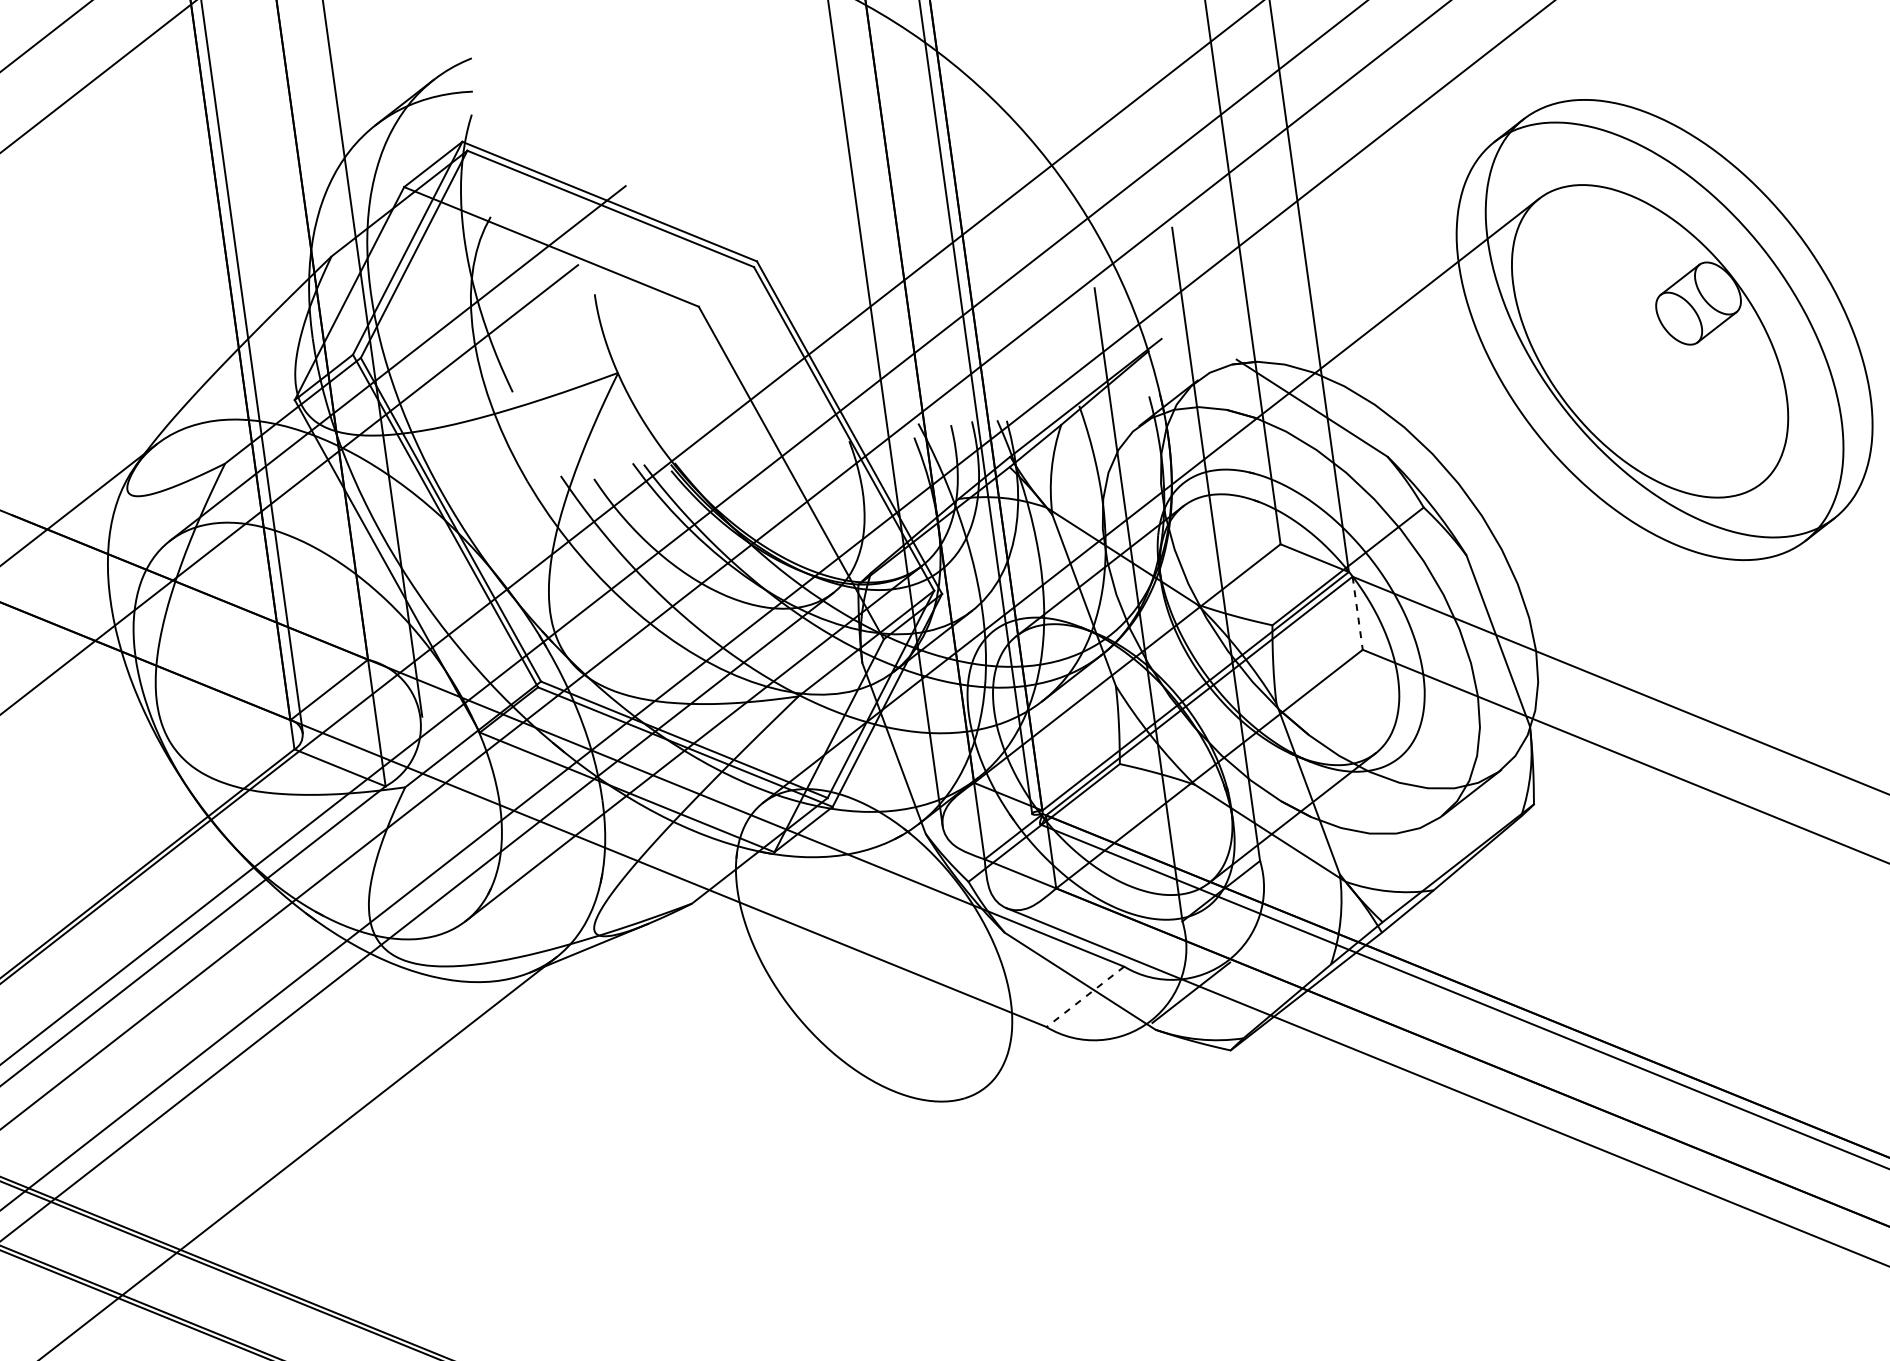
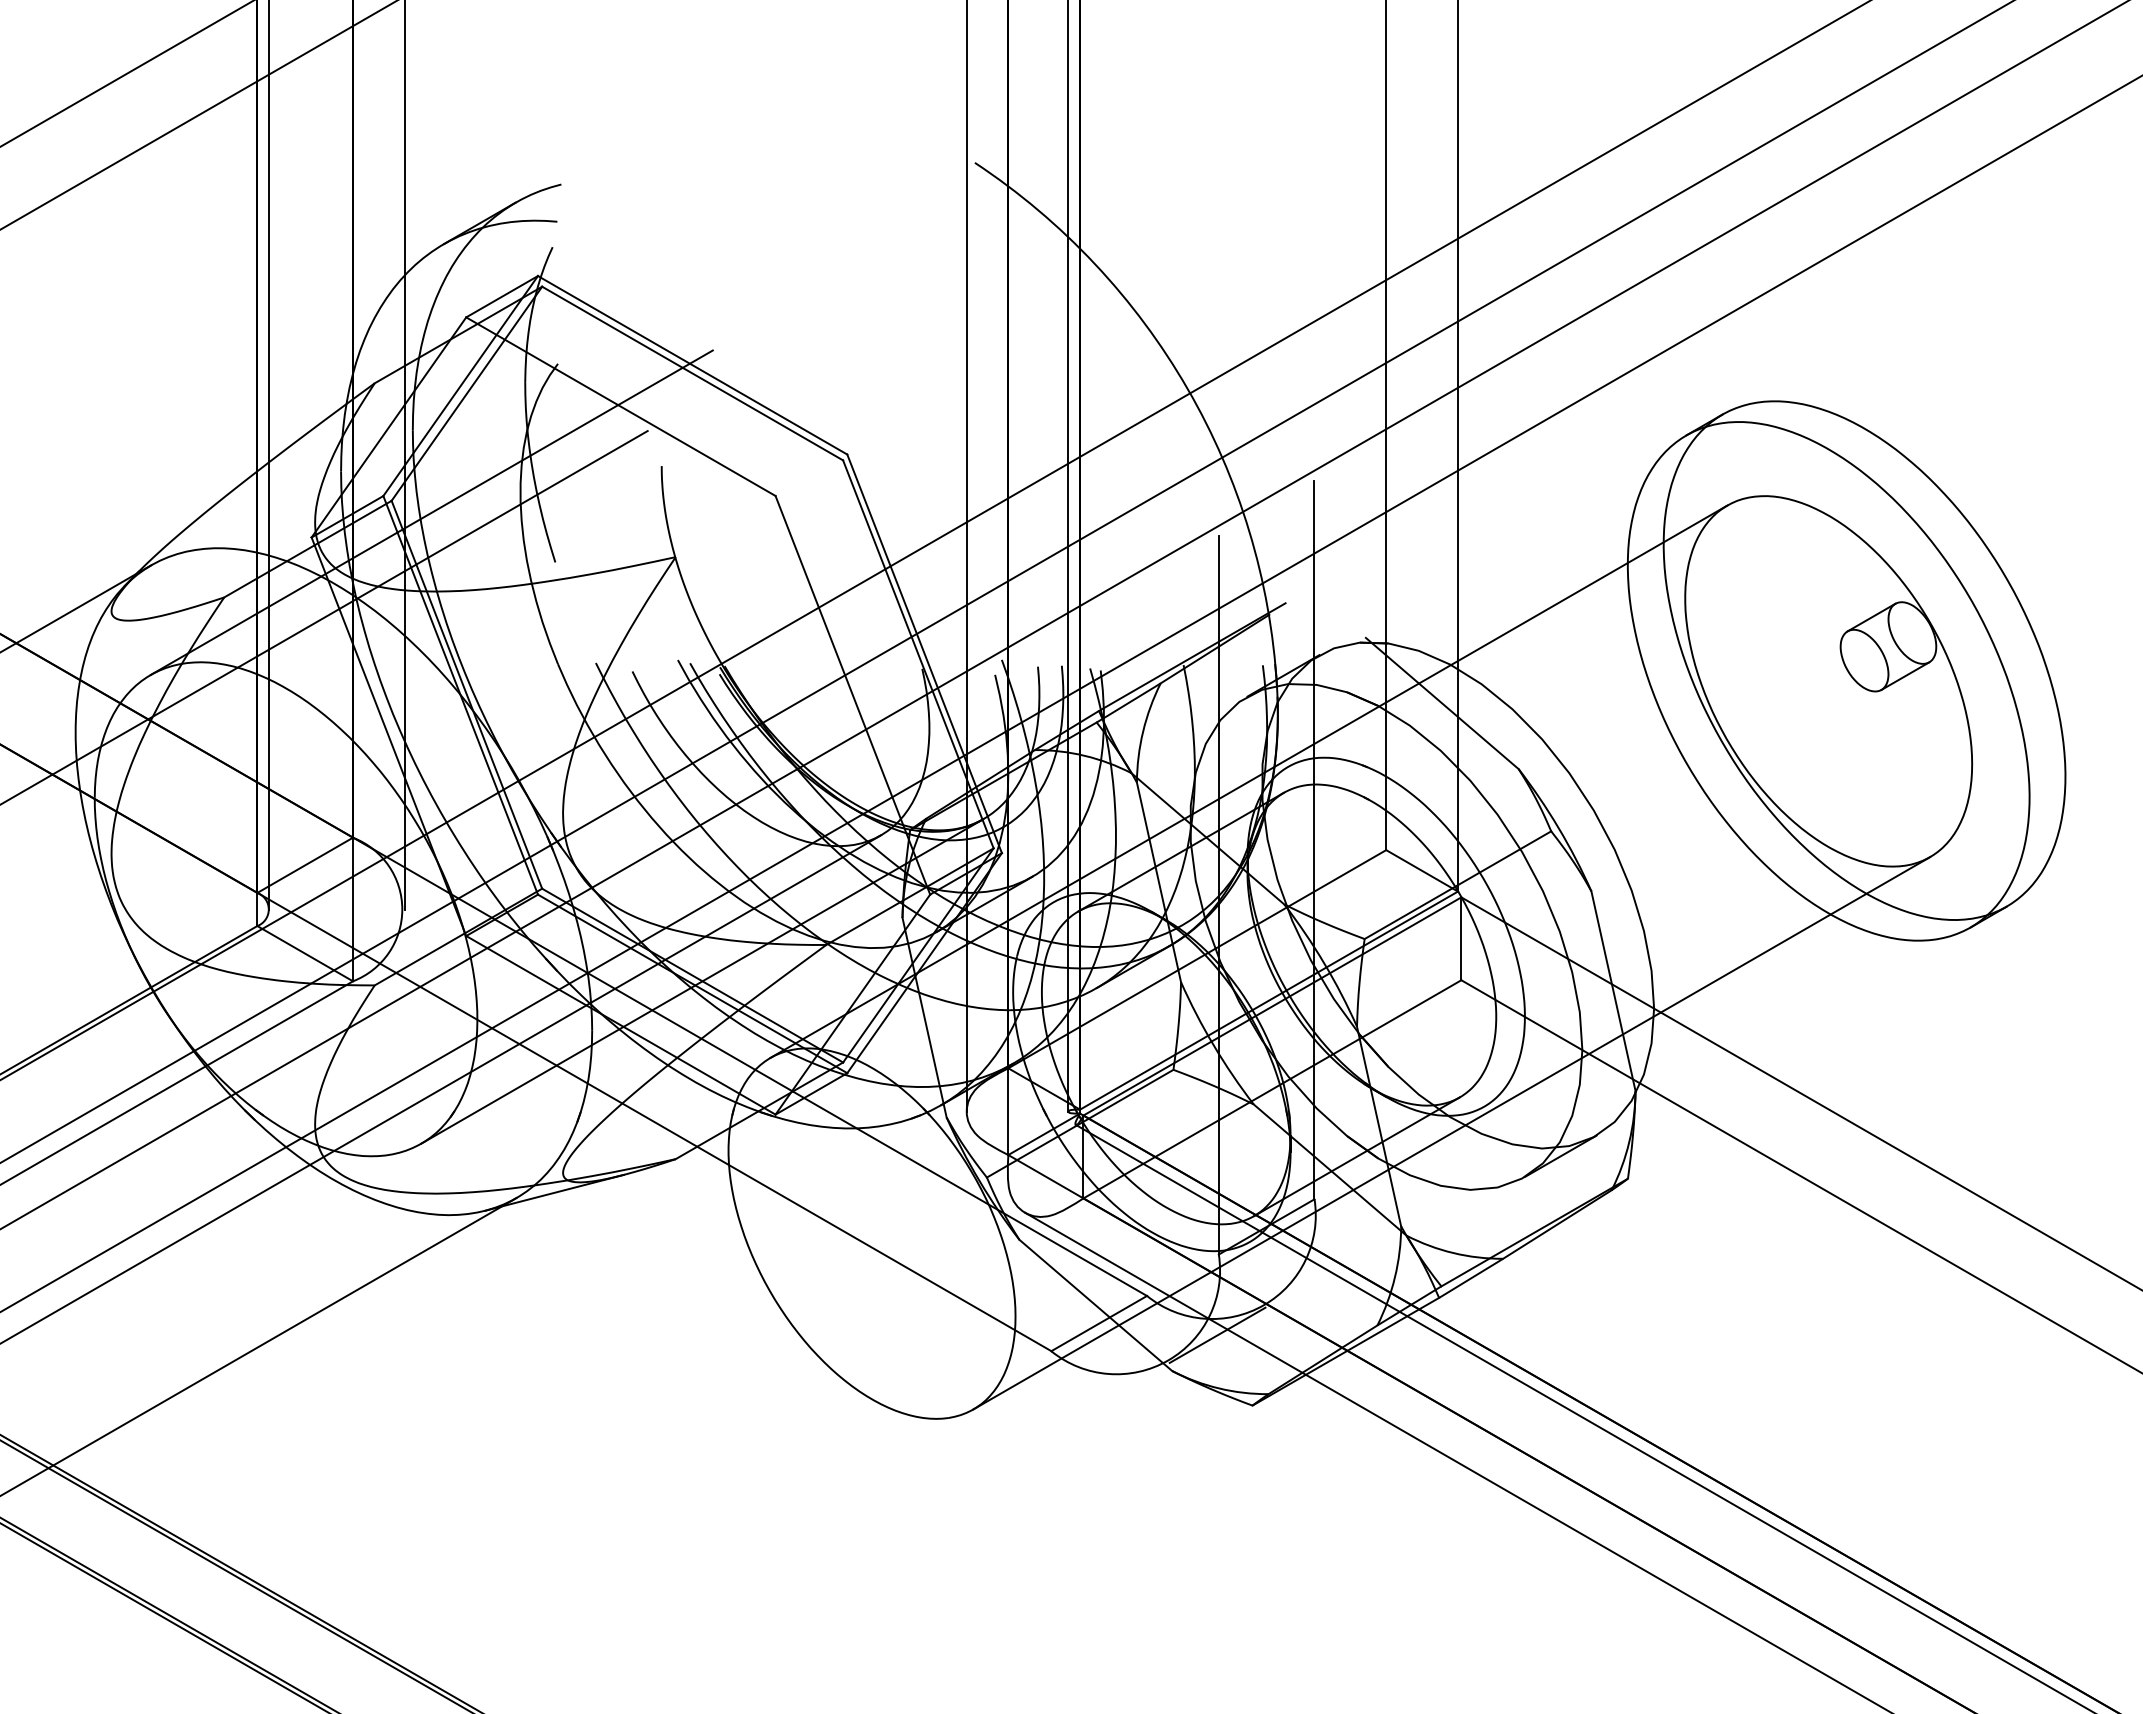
line: (1357, 613) -> (1461, 939), dashed -> solid
line: (1372, 786) -> (1451, 1133), added
line: (1084, 996) -> (1098, 1323), dashed -> solid

